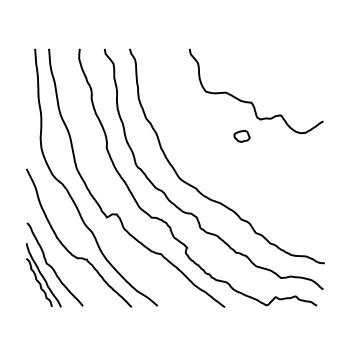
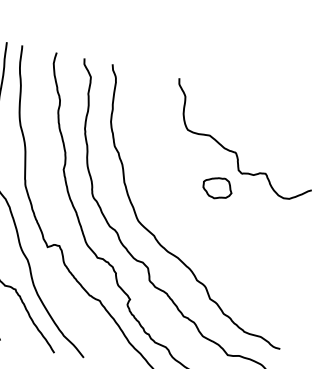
part: (241, 136) -> (216, 188), size x1.67

